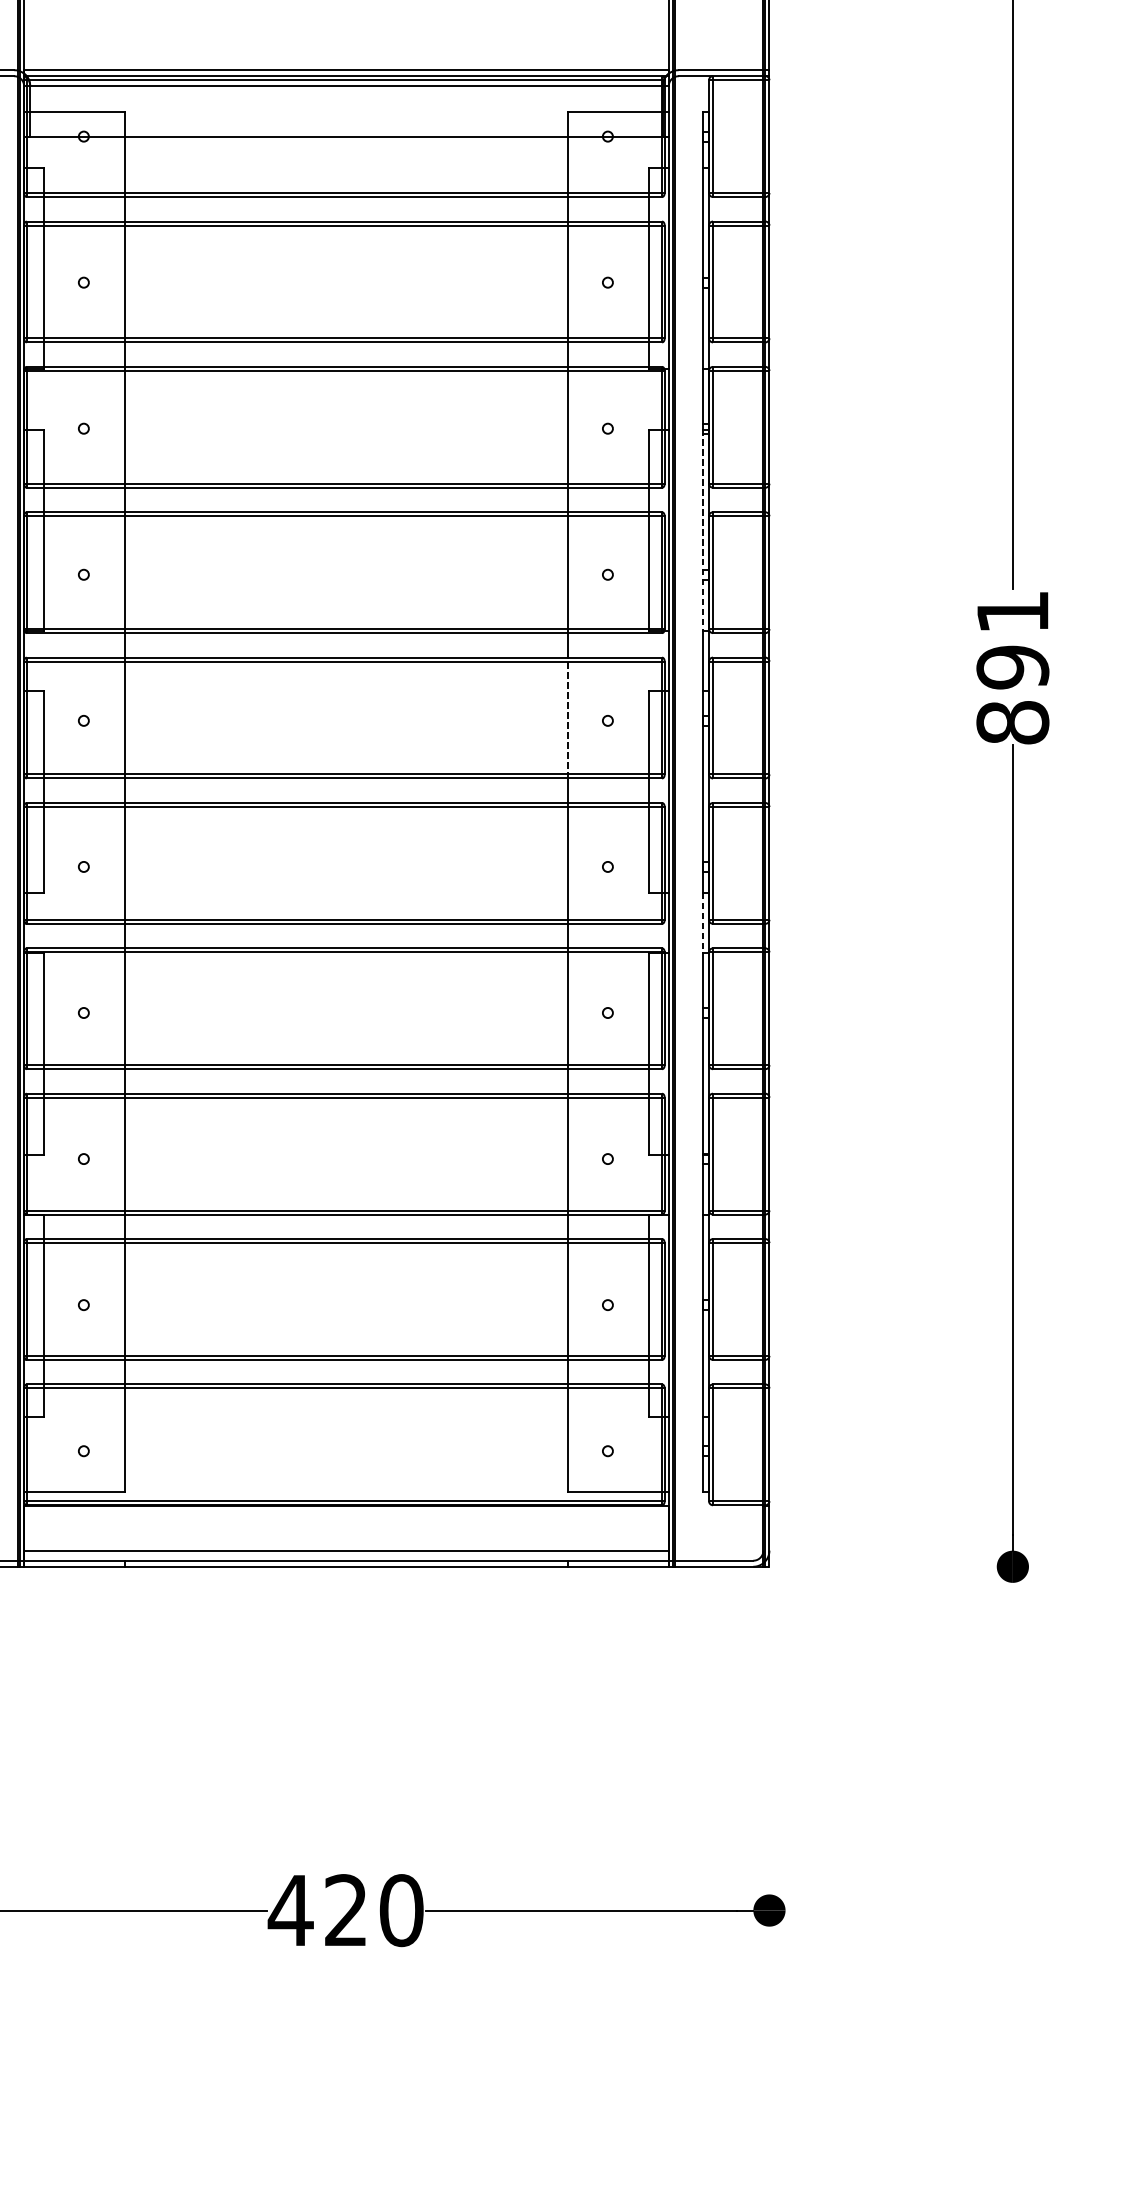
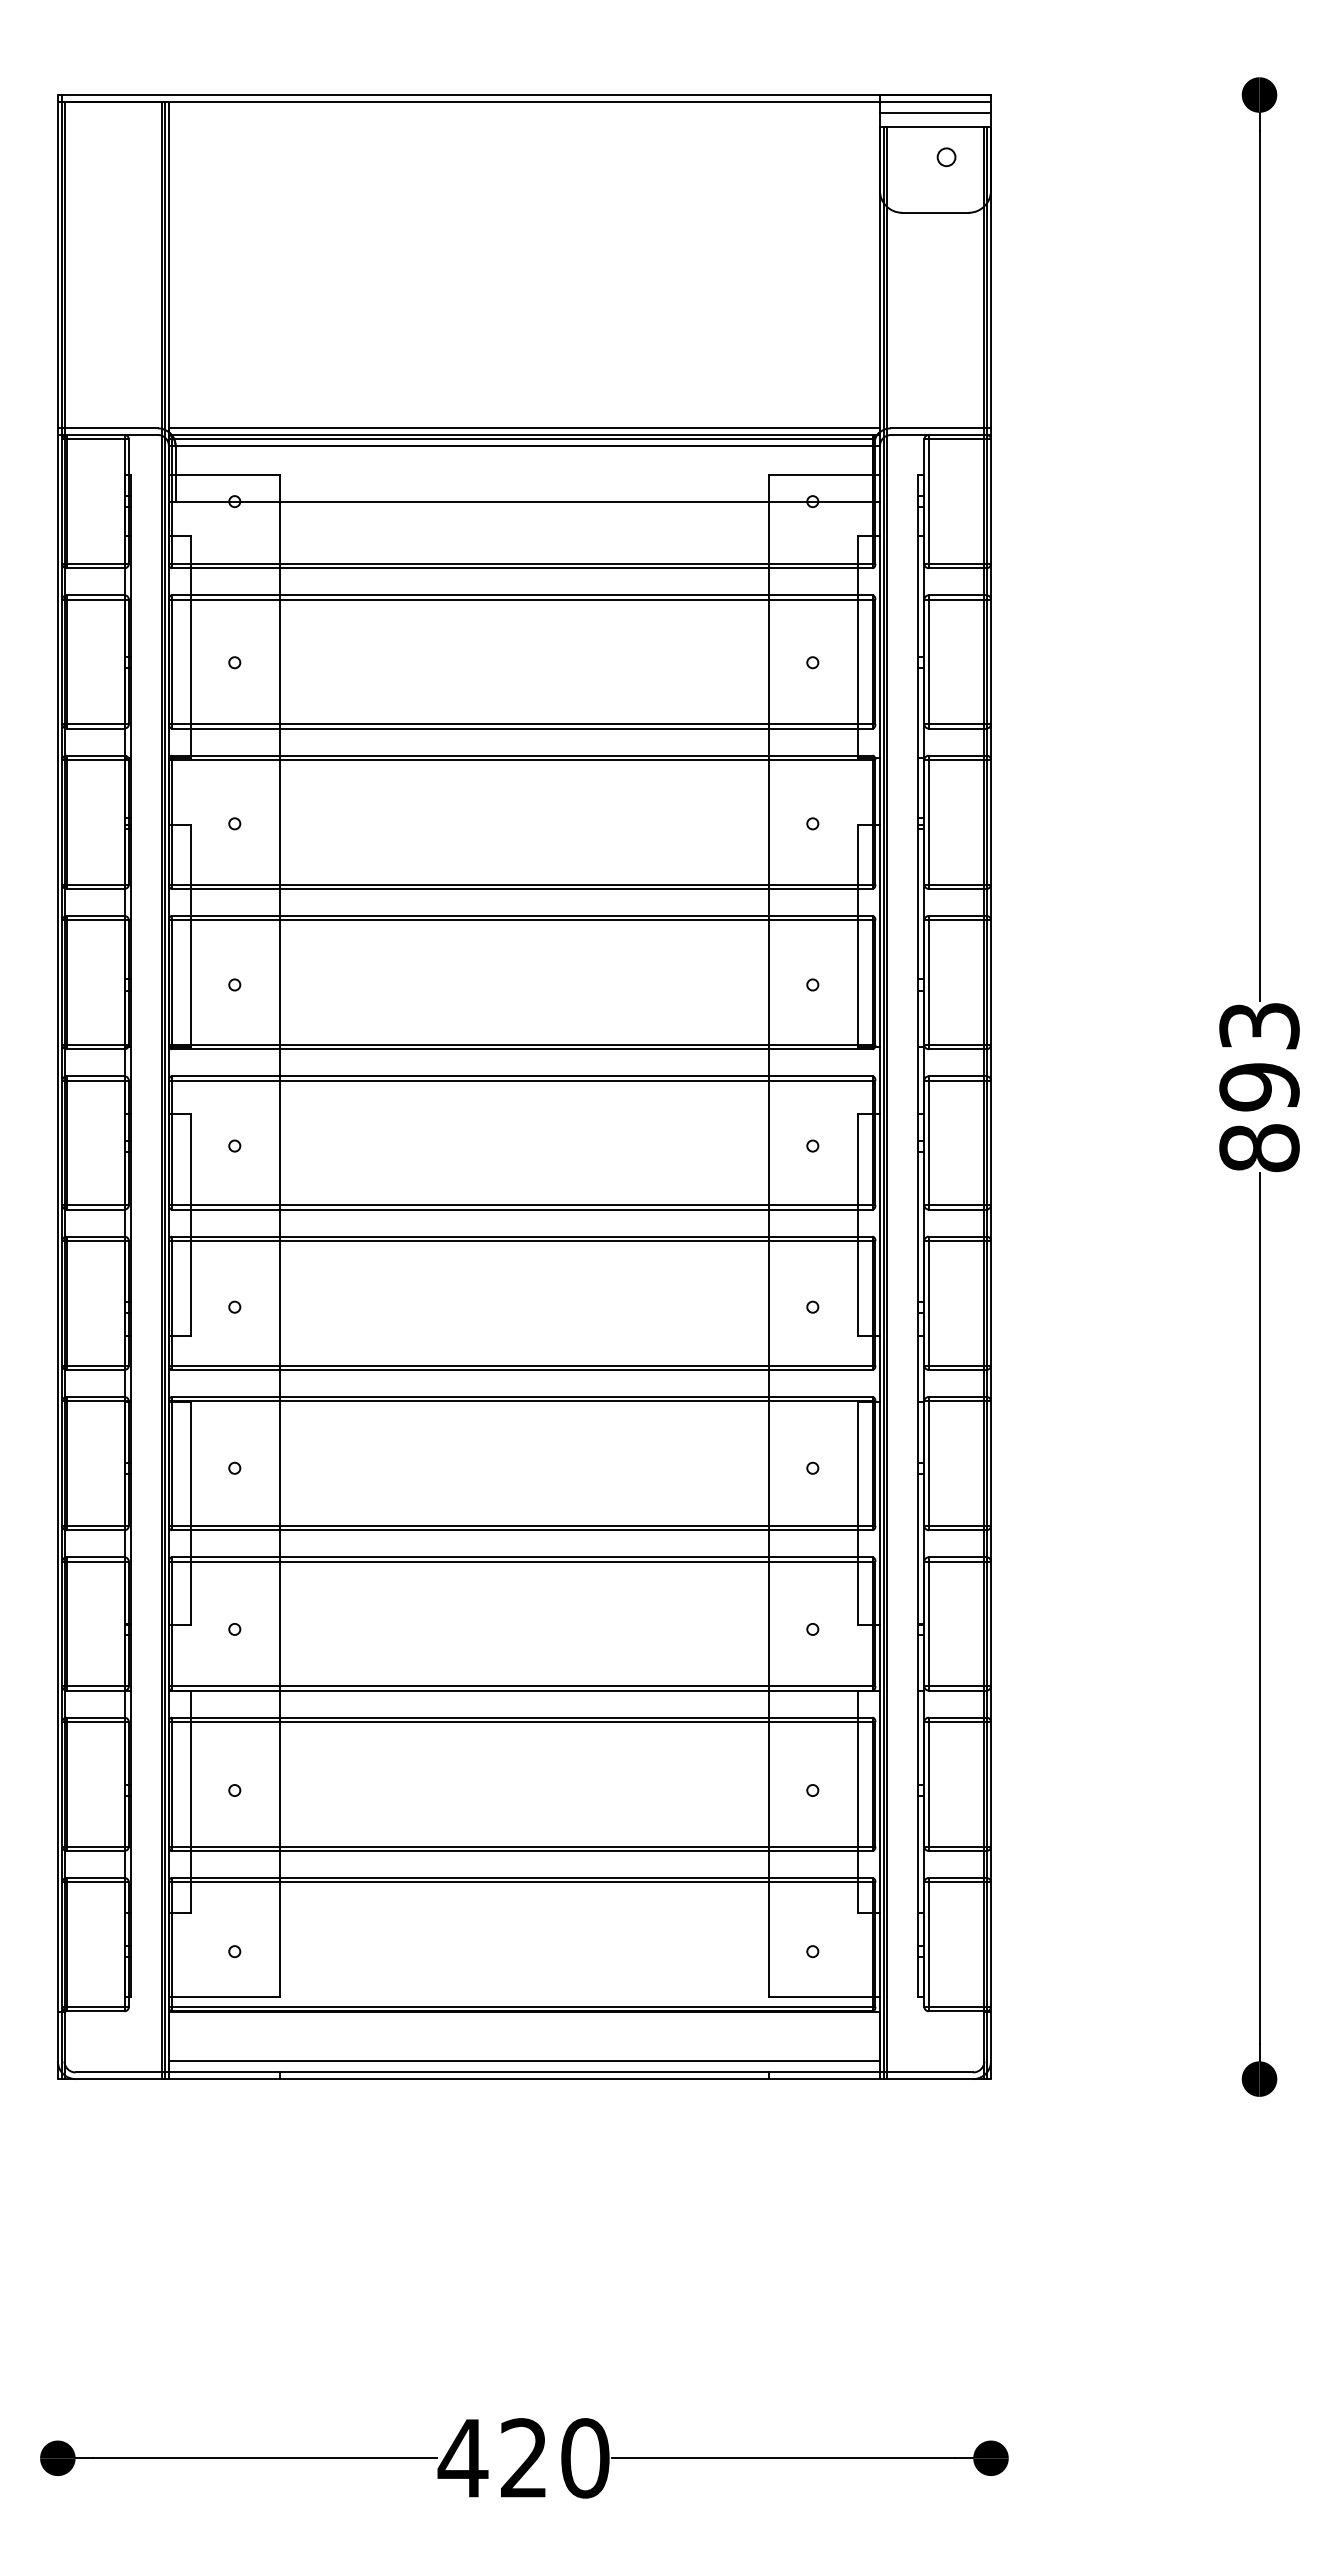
line: (702, 530) -> (917, 936), dashed -> solid
text: (1012, 612) -> (1259, 1026), 891 -> 893
line: (567, 717) -> (768, 1142), dashed -> solid
line: (702, 923) -> (917, 1369), dashed -> solid

